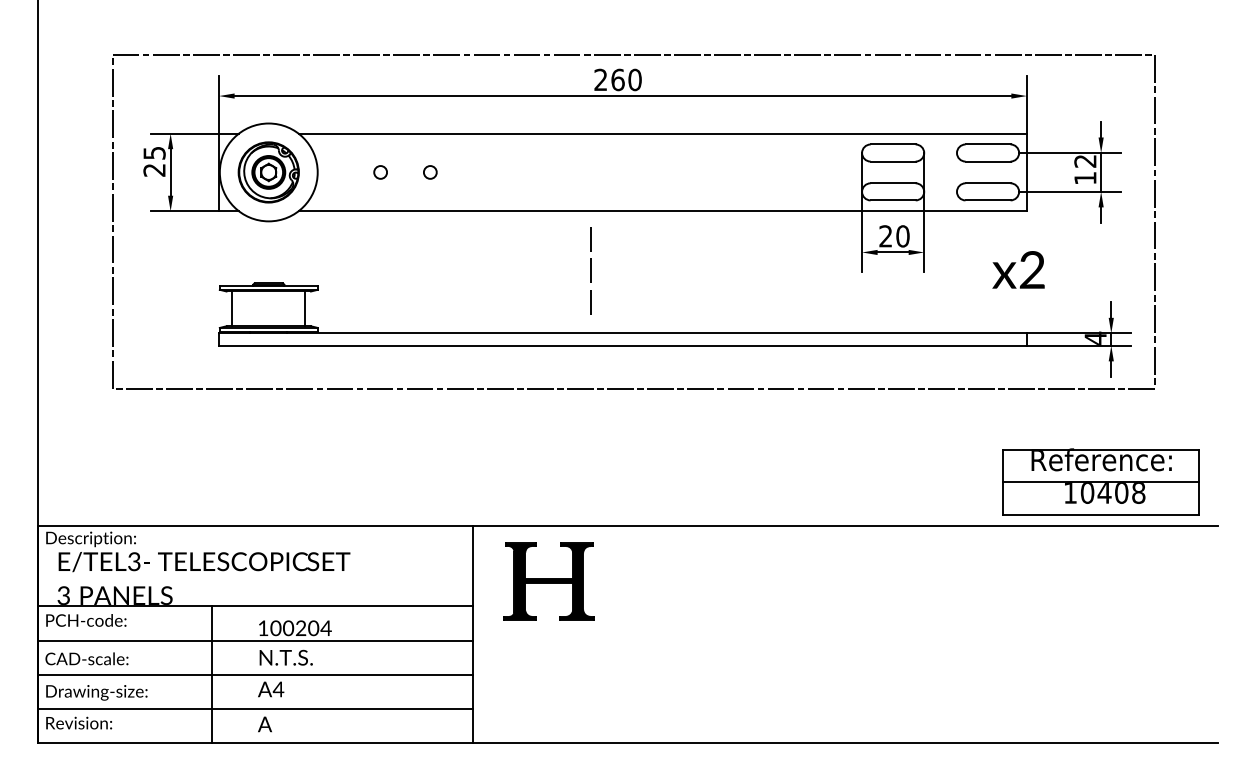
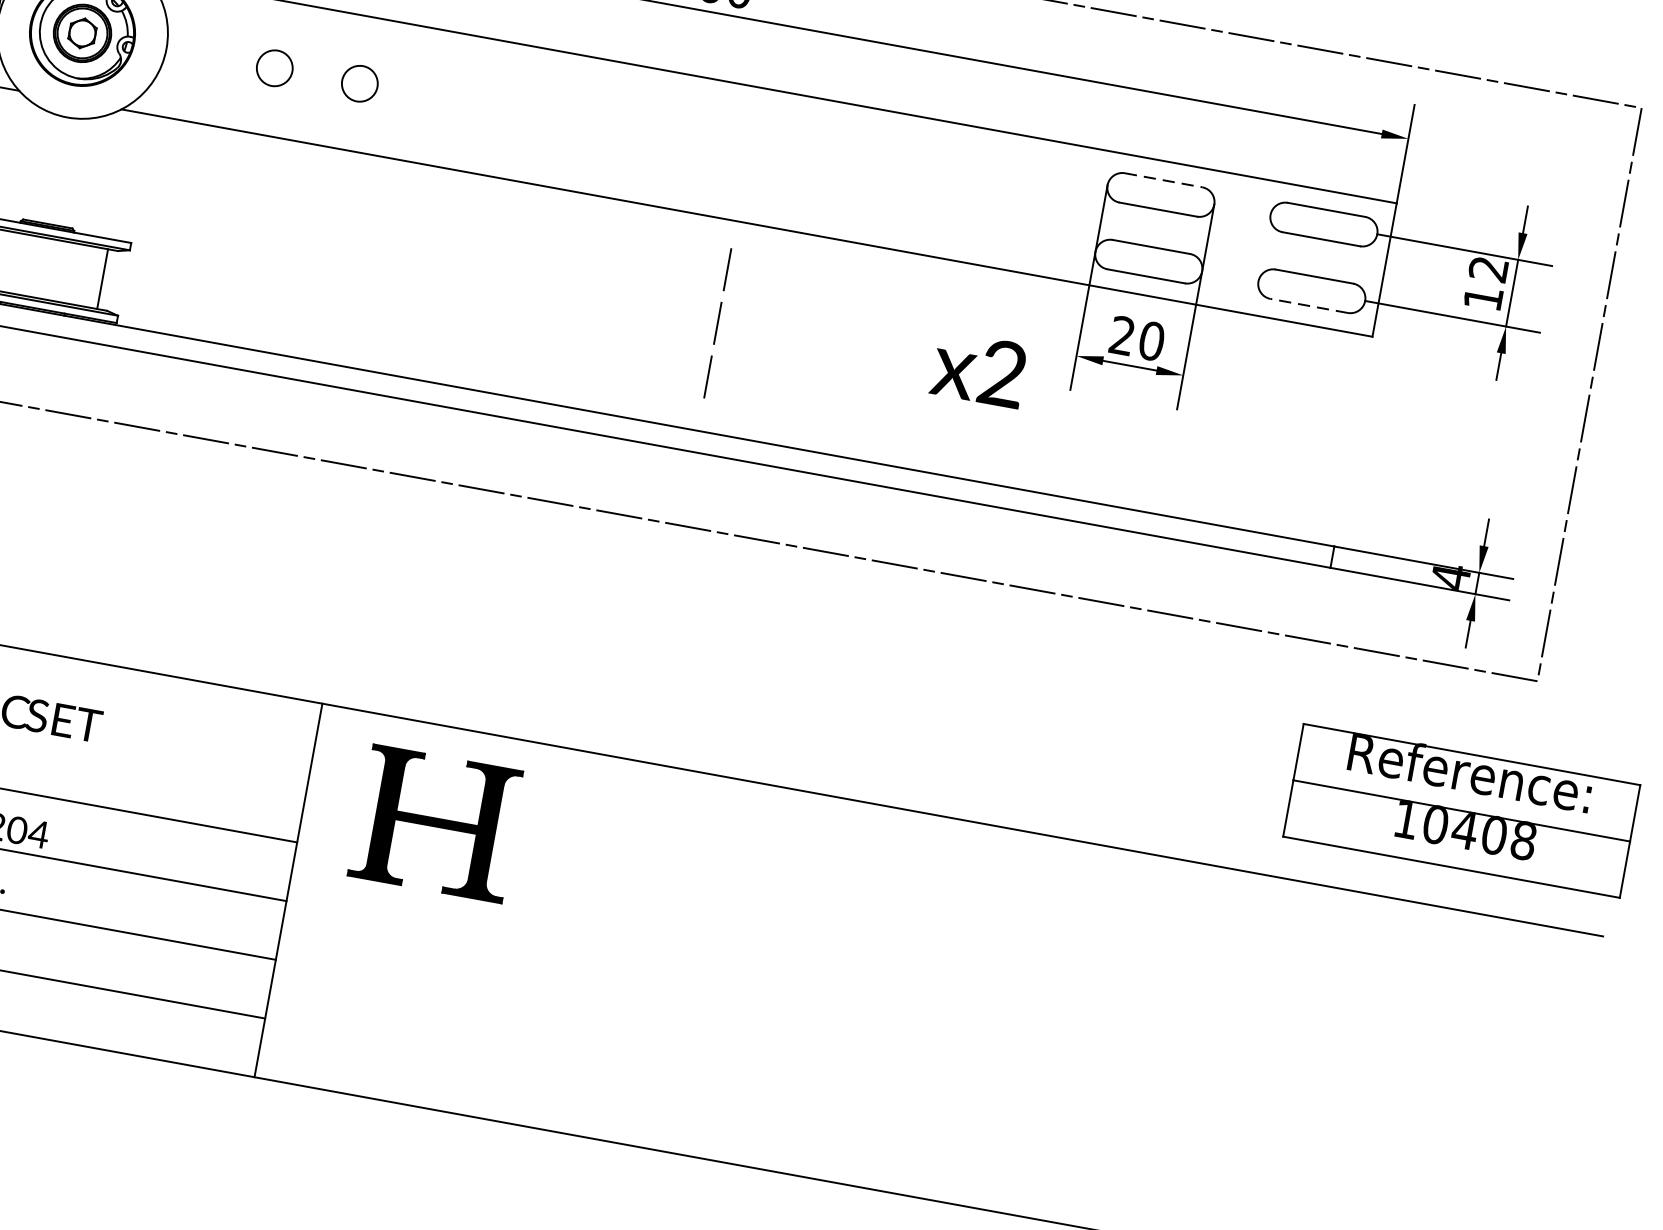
line: (893, 144) -> (1164, 180), solid -> dashed
circle: (380, 172) -> (274, 68), size x1.6
circle: (430, 172) -> (360, 83), size x1.6
line: (988, 200) -> (1309, 306), solid -> dashed
text: (1018, 269) -> (979, 368), moved
line: (590, 270) -> (717, 322), moved
part: (1100, 481) -> (1461, 809), moved

